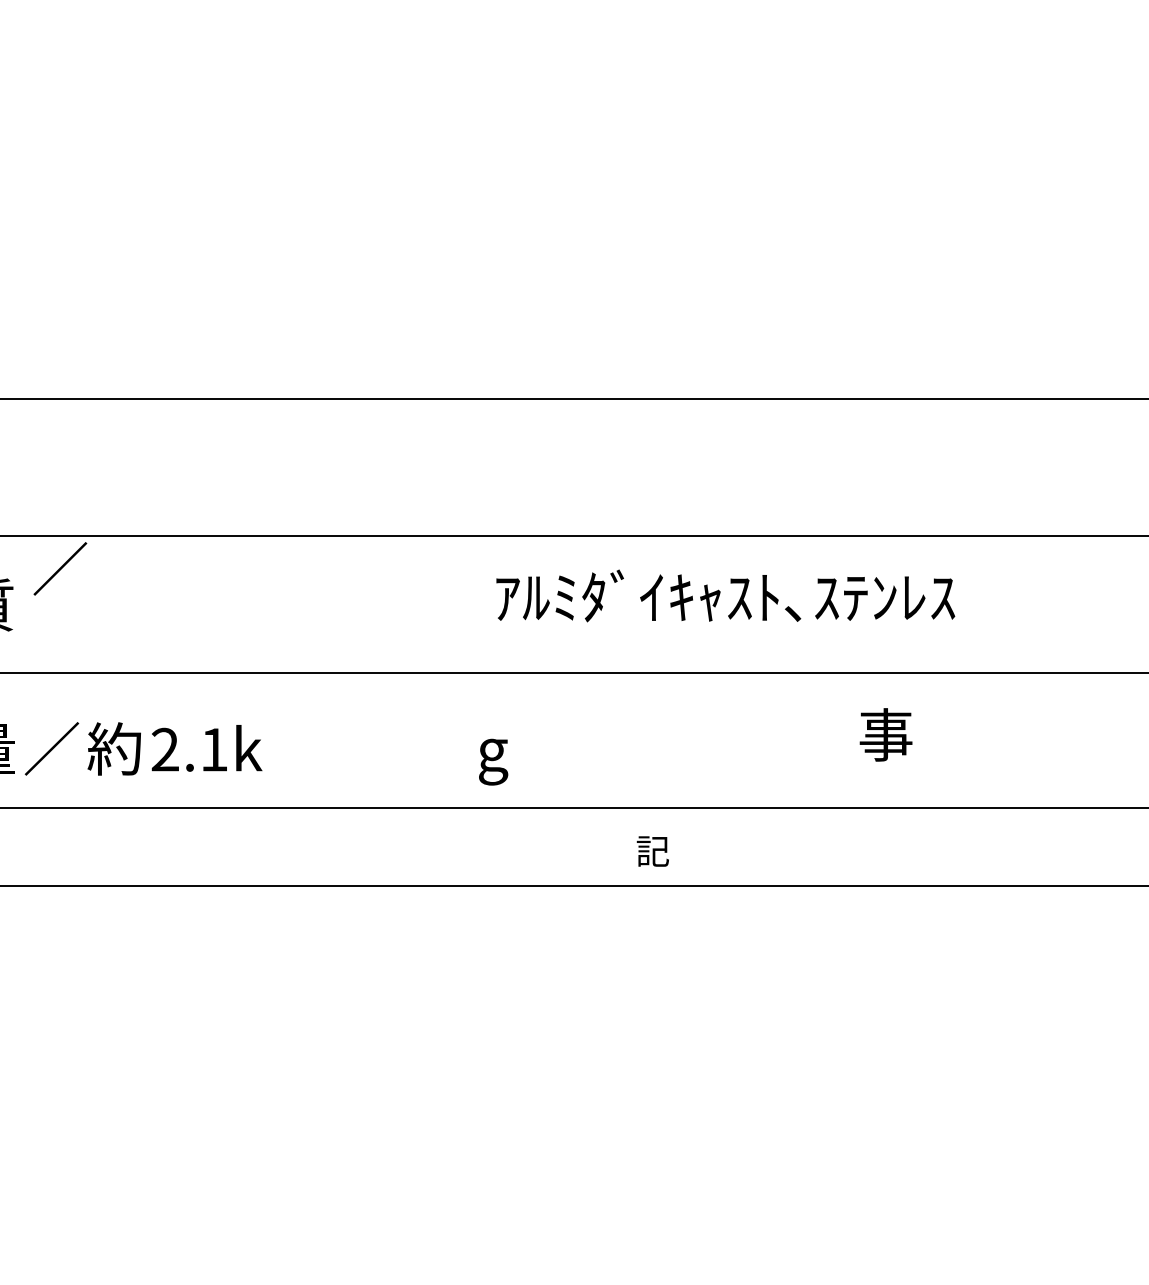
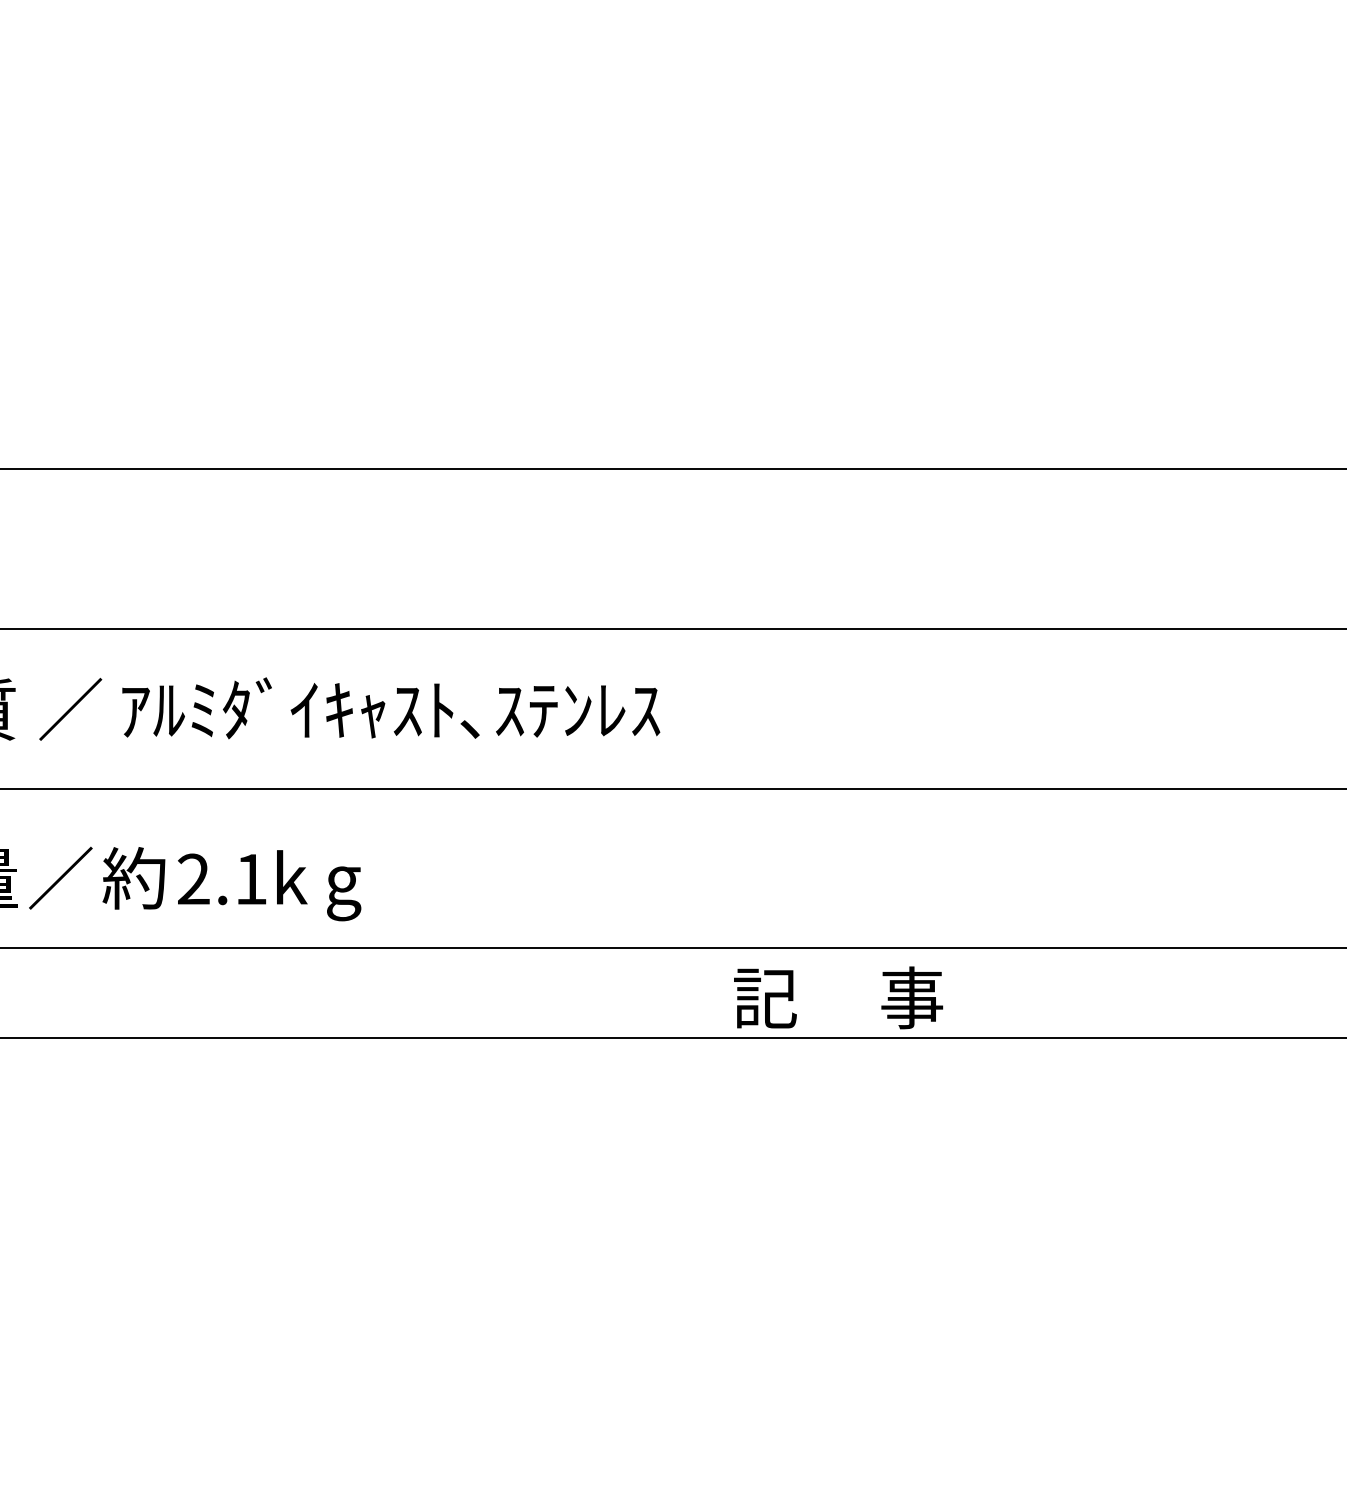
text: (60, 568) -> (70, 708), moved
text: (725, 595) -> (390, 707), moved
part: (885, 734) -> (911, 997), moved
text: (493, 761) -> (344, 893), moved
part: (652, 851) -> (764, 998), size x1.67

